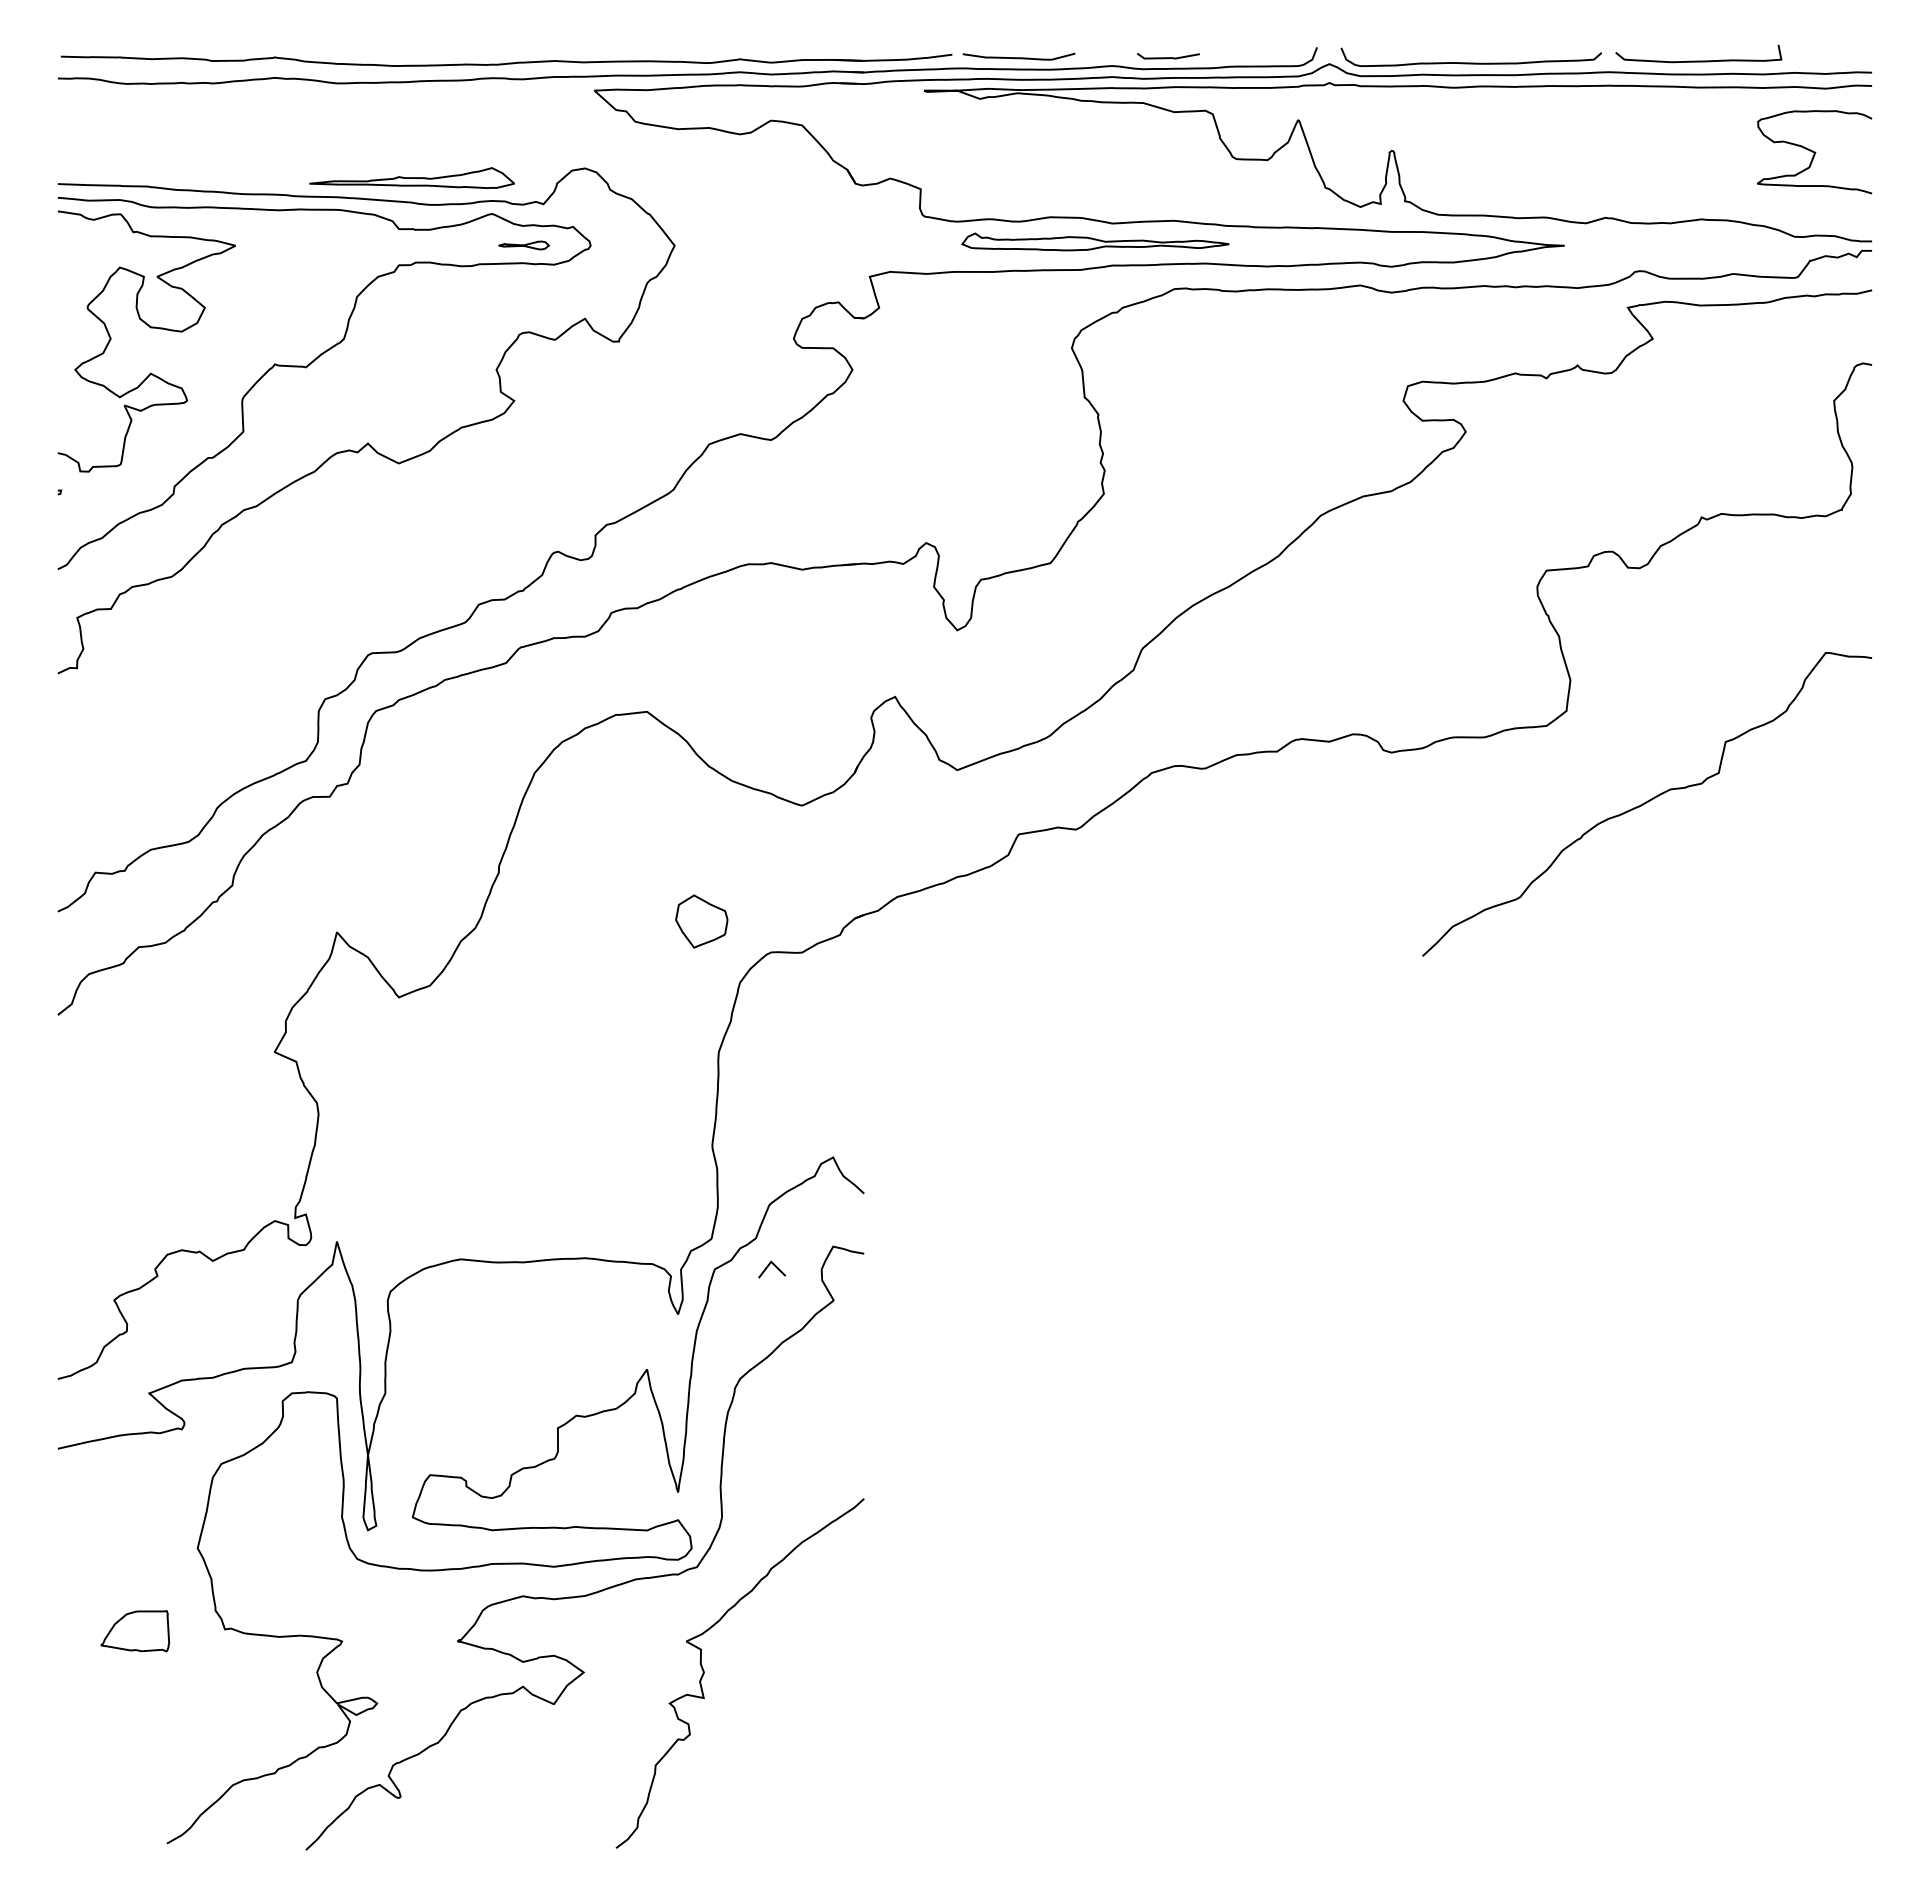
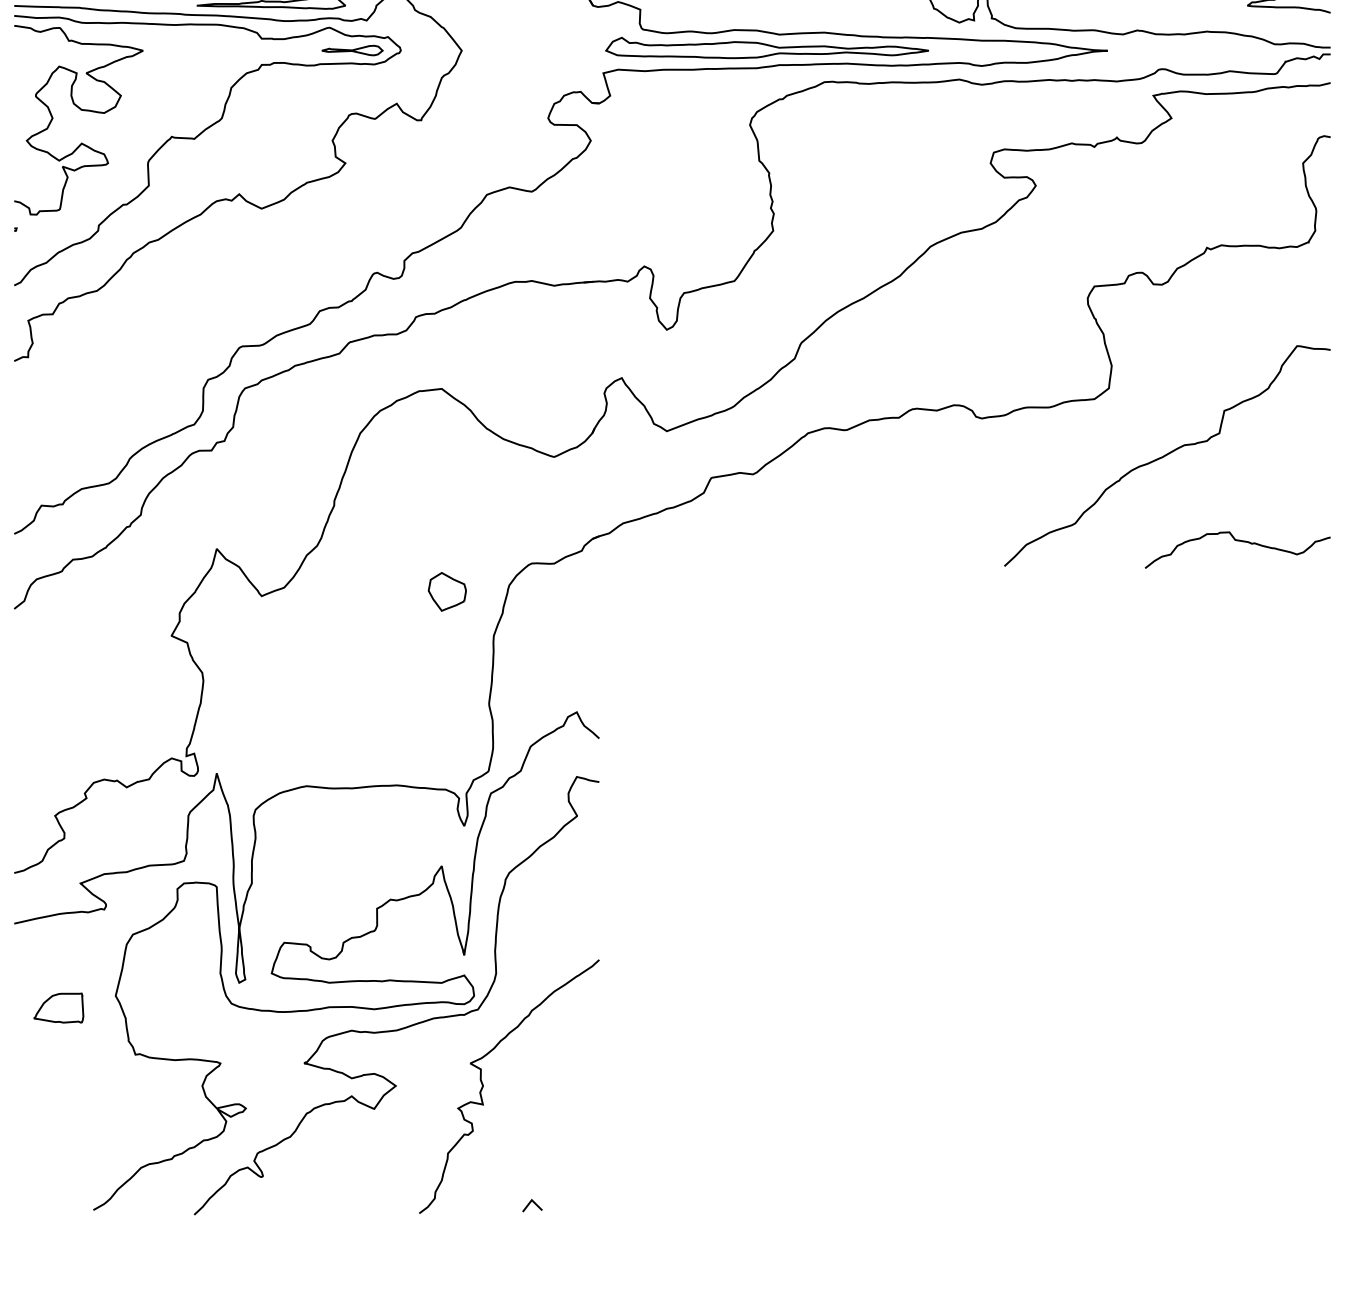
part: (1095, 241) -> (767, 47), size x1.67
part: (523, 245) -> (352, 50), size x1.67
part: (701, 921) -> (447, 591), moved
curve: (1747, 922) -> (1240, 541), added
line: (774, 1266) -> (534, 1203), moved
part: (134, 1631) -> (58, 1008), moved

